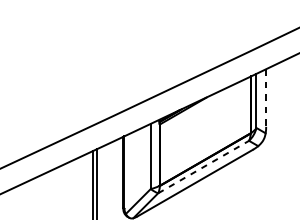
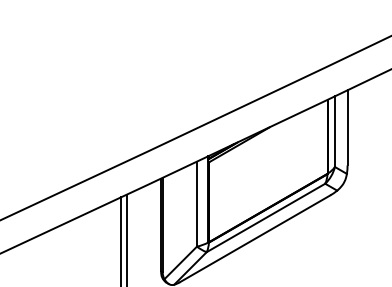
line: (266, 97) -> (347, 127), dashed -> solid
line: (204, 166) -> (266, 217), dashed -> solid

